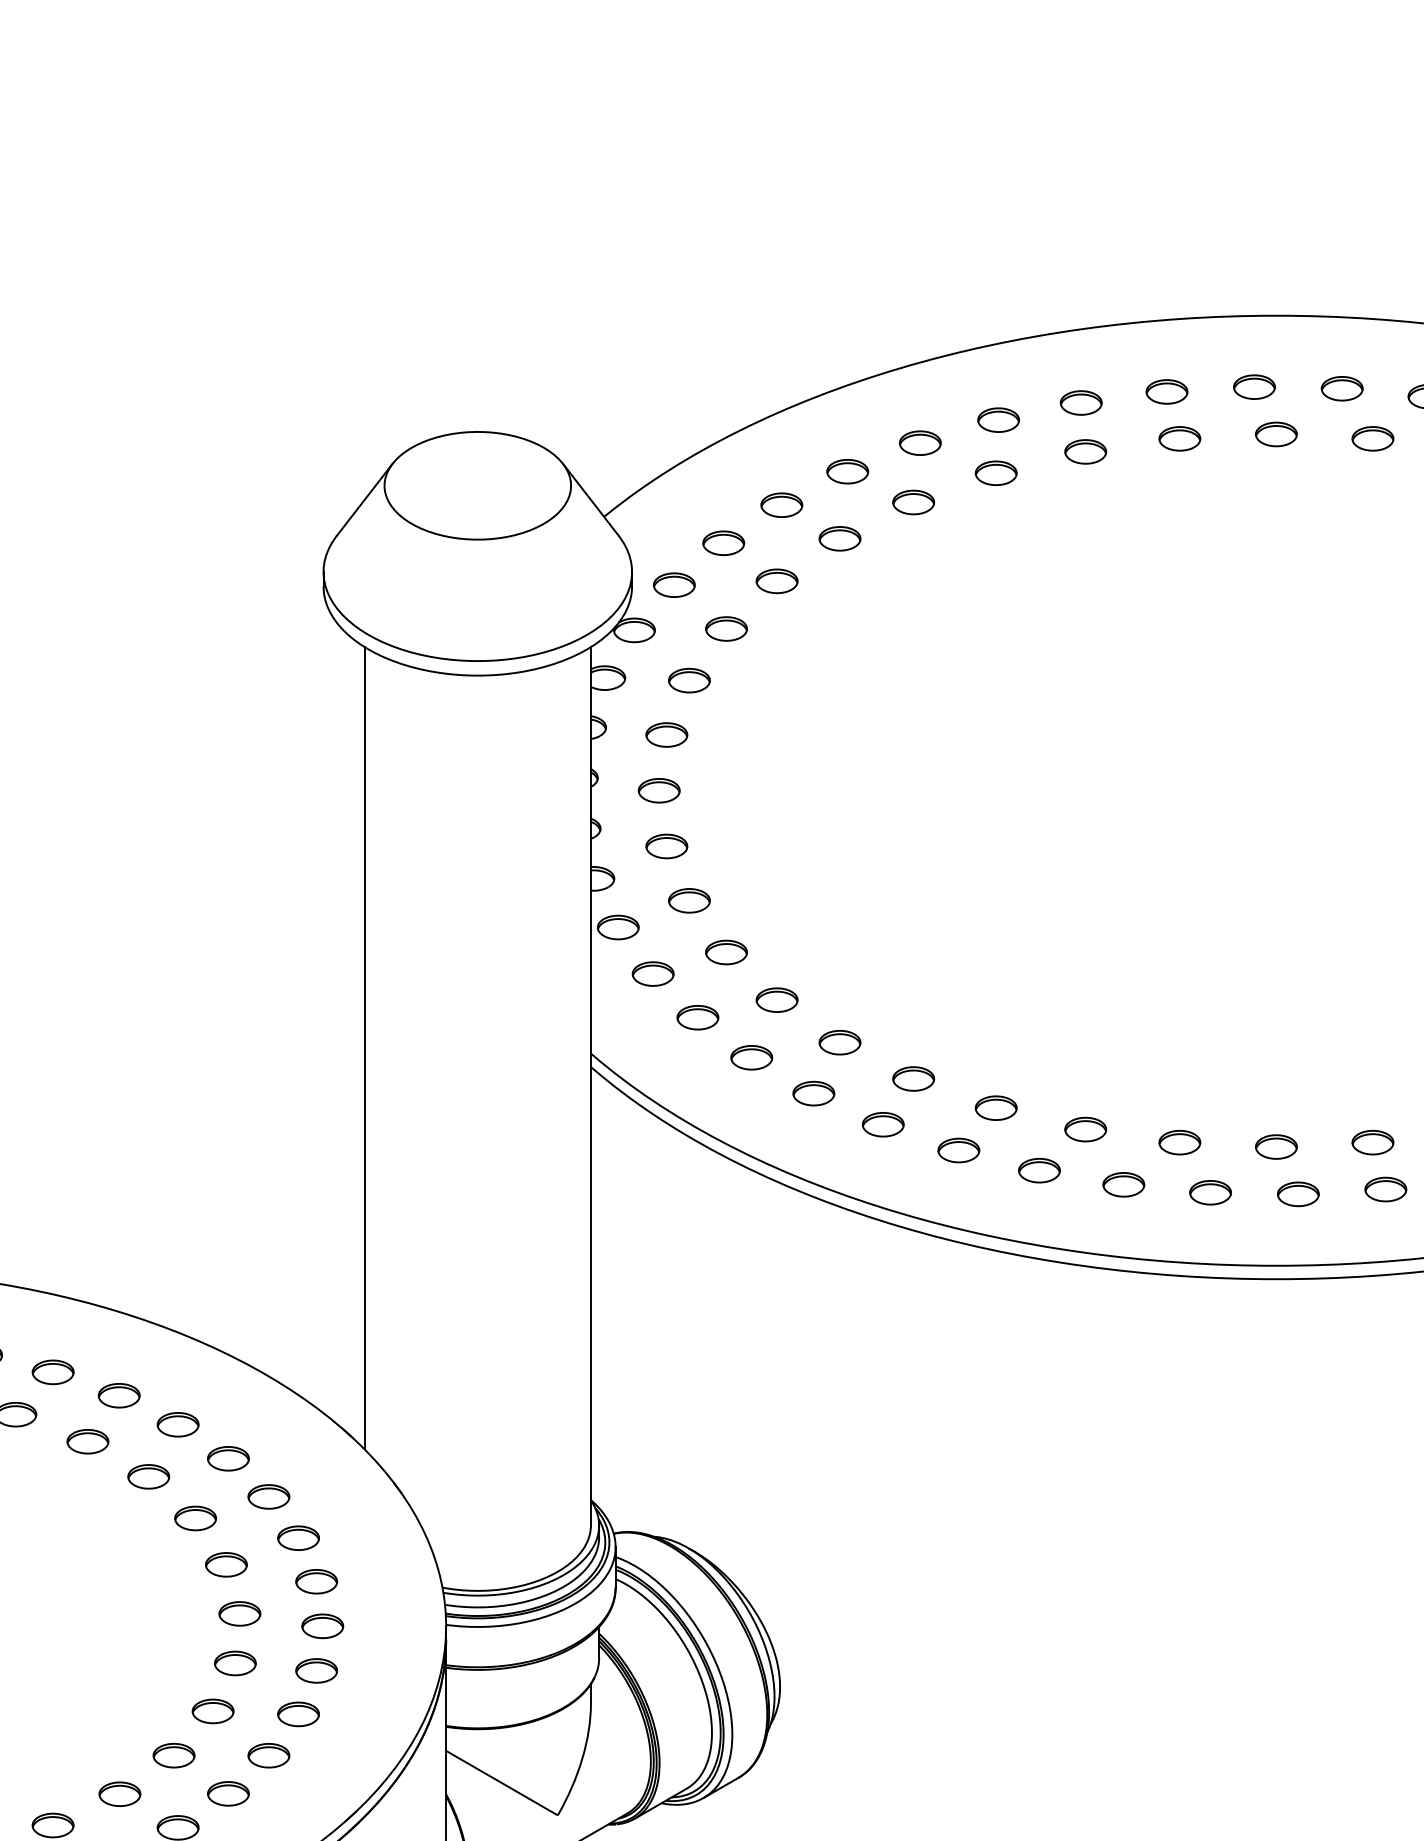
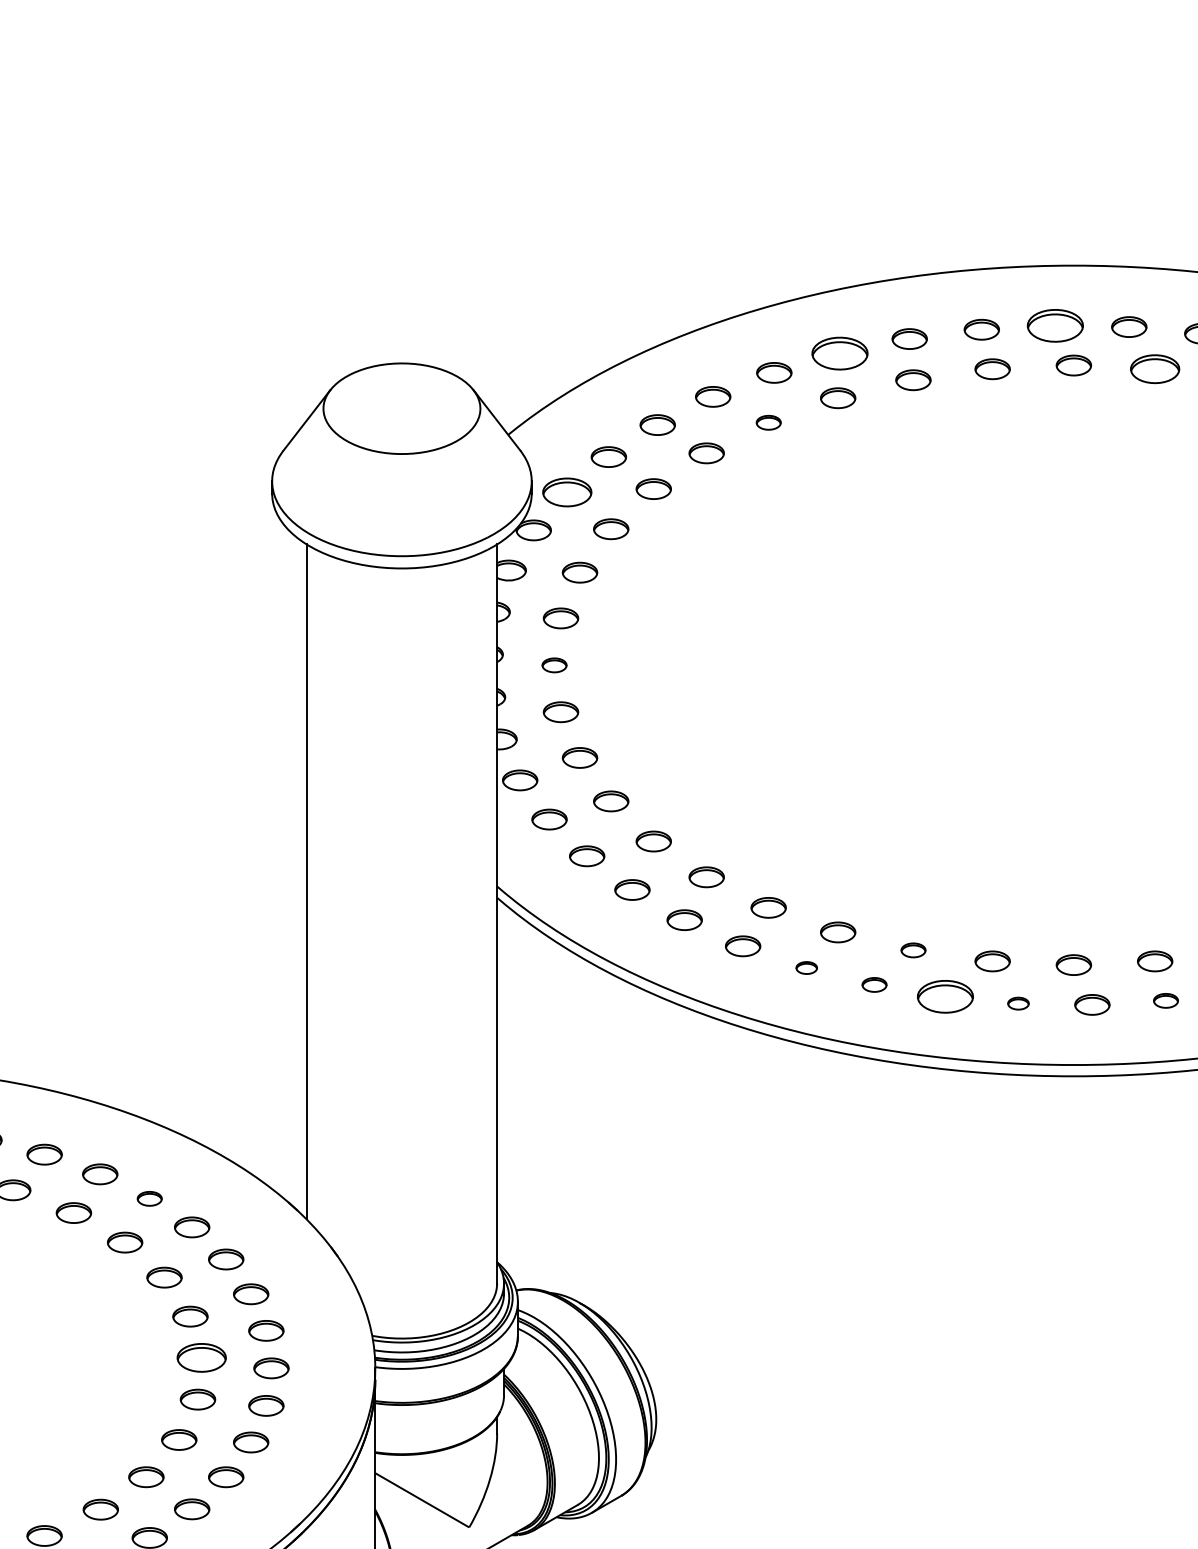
part: (1254, 386) -> (1055, 325), size x1.6
part: (998, 419) -> (840, 352), size x1.6
part: (1372, 438) -> (1154, 368), size x1.4
part: (913, 502) -> (768, 422), size x0.7
part: (674, 584) -> (567, 491), size x1.4
part: (658, 790) -> (553, 665), size x0.7
part: (1085, 1129) -> (913, 950), size x0.7
part: (958, 1150) -> (806, 968), size x0.6
part: (1039, 1170) -> (874, 984), size x0.7
part: (1123, 1184) -> (945, 996), size x1.6
part: (1385, 1189) -> (1165, 1000), size x0.7
part: (1210, 1192) -> (1018, 1003), size x0.6
part: (177, 1424) -> (149, 1198), size x0.7
part: (239, 1613) -> (201, 1357), size x1.4

